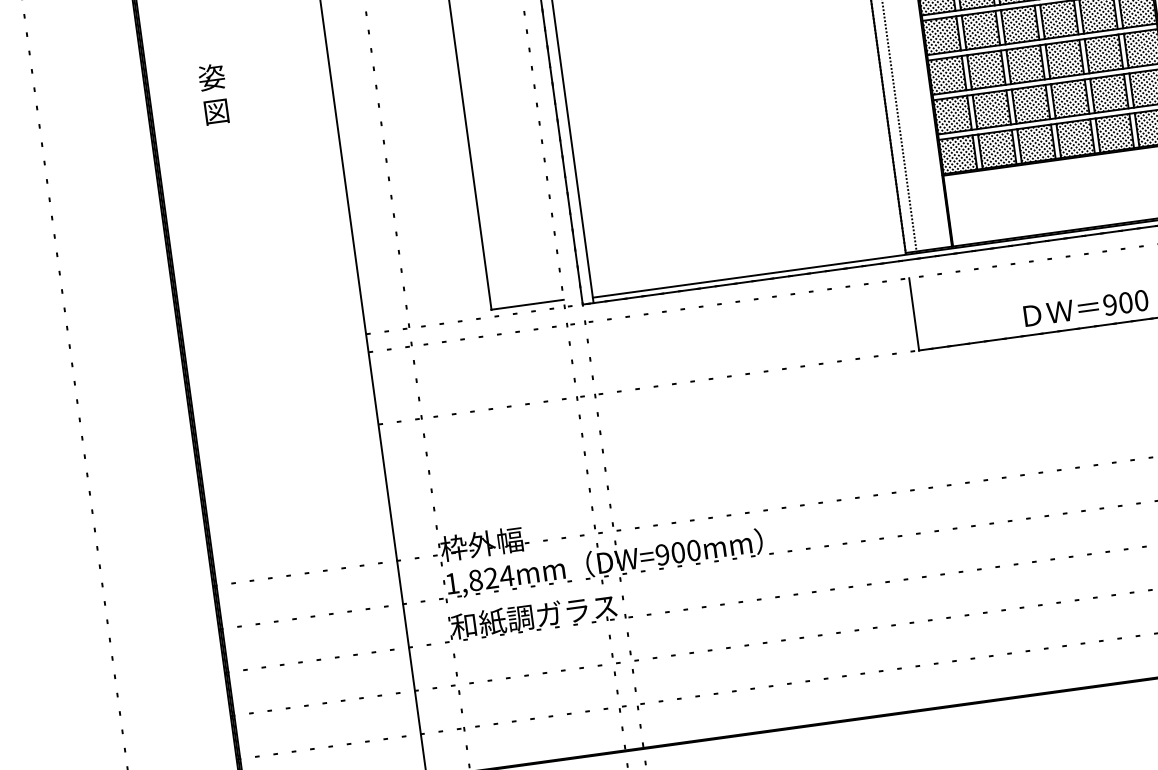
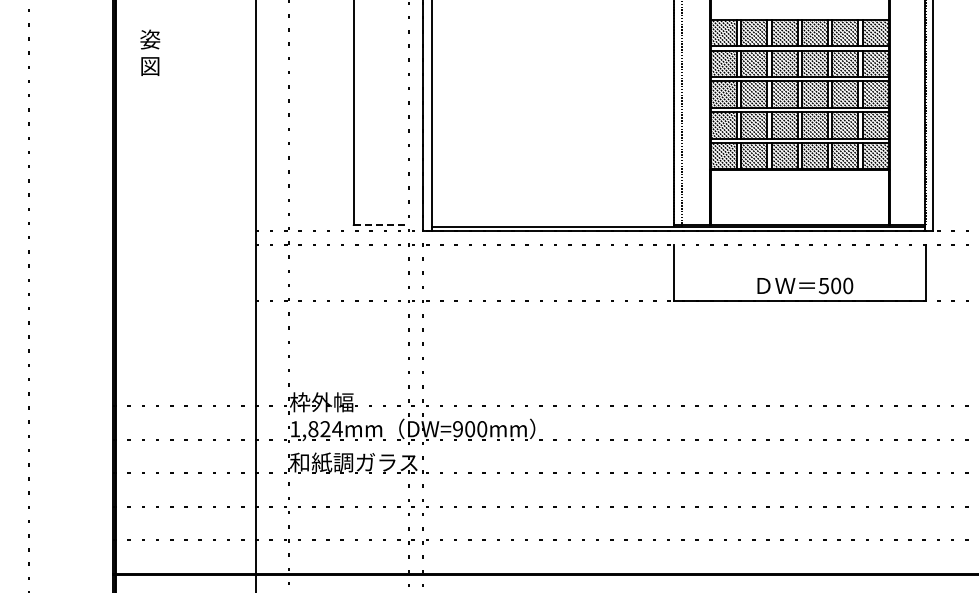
text: (214, 93) -> (150, 52), moved
text: (1109, 304) -> (823, 285), 900 -> 500
line: (527, 305) -> (381, 225), solid -> dashed

